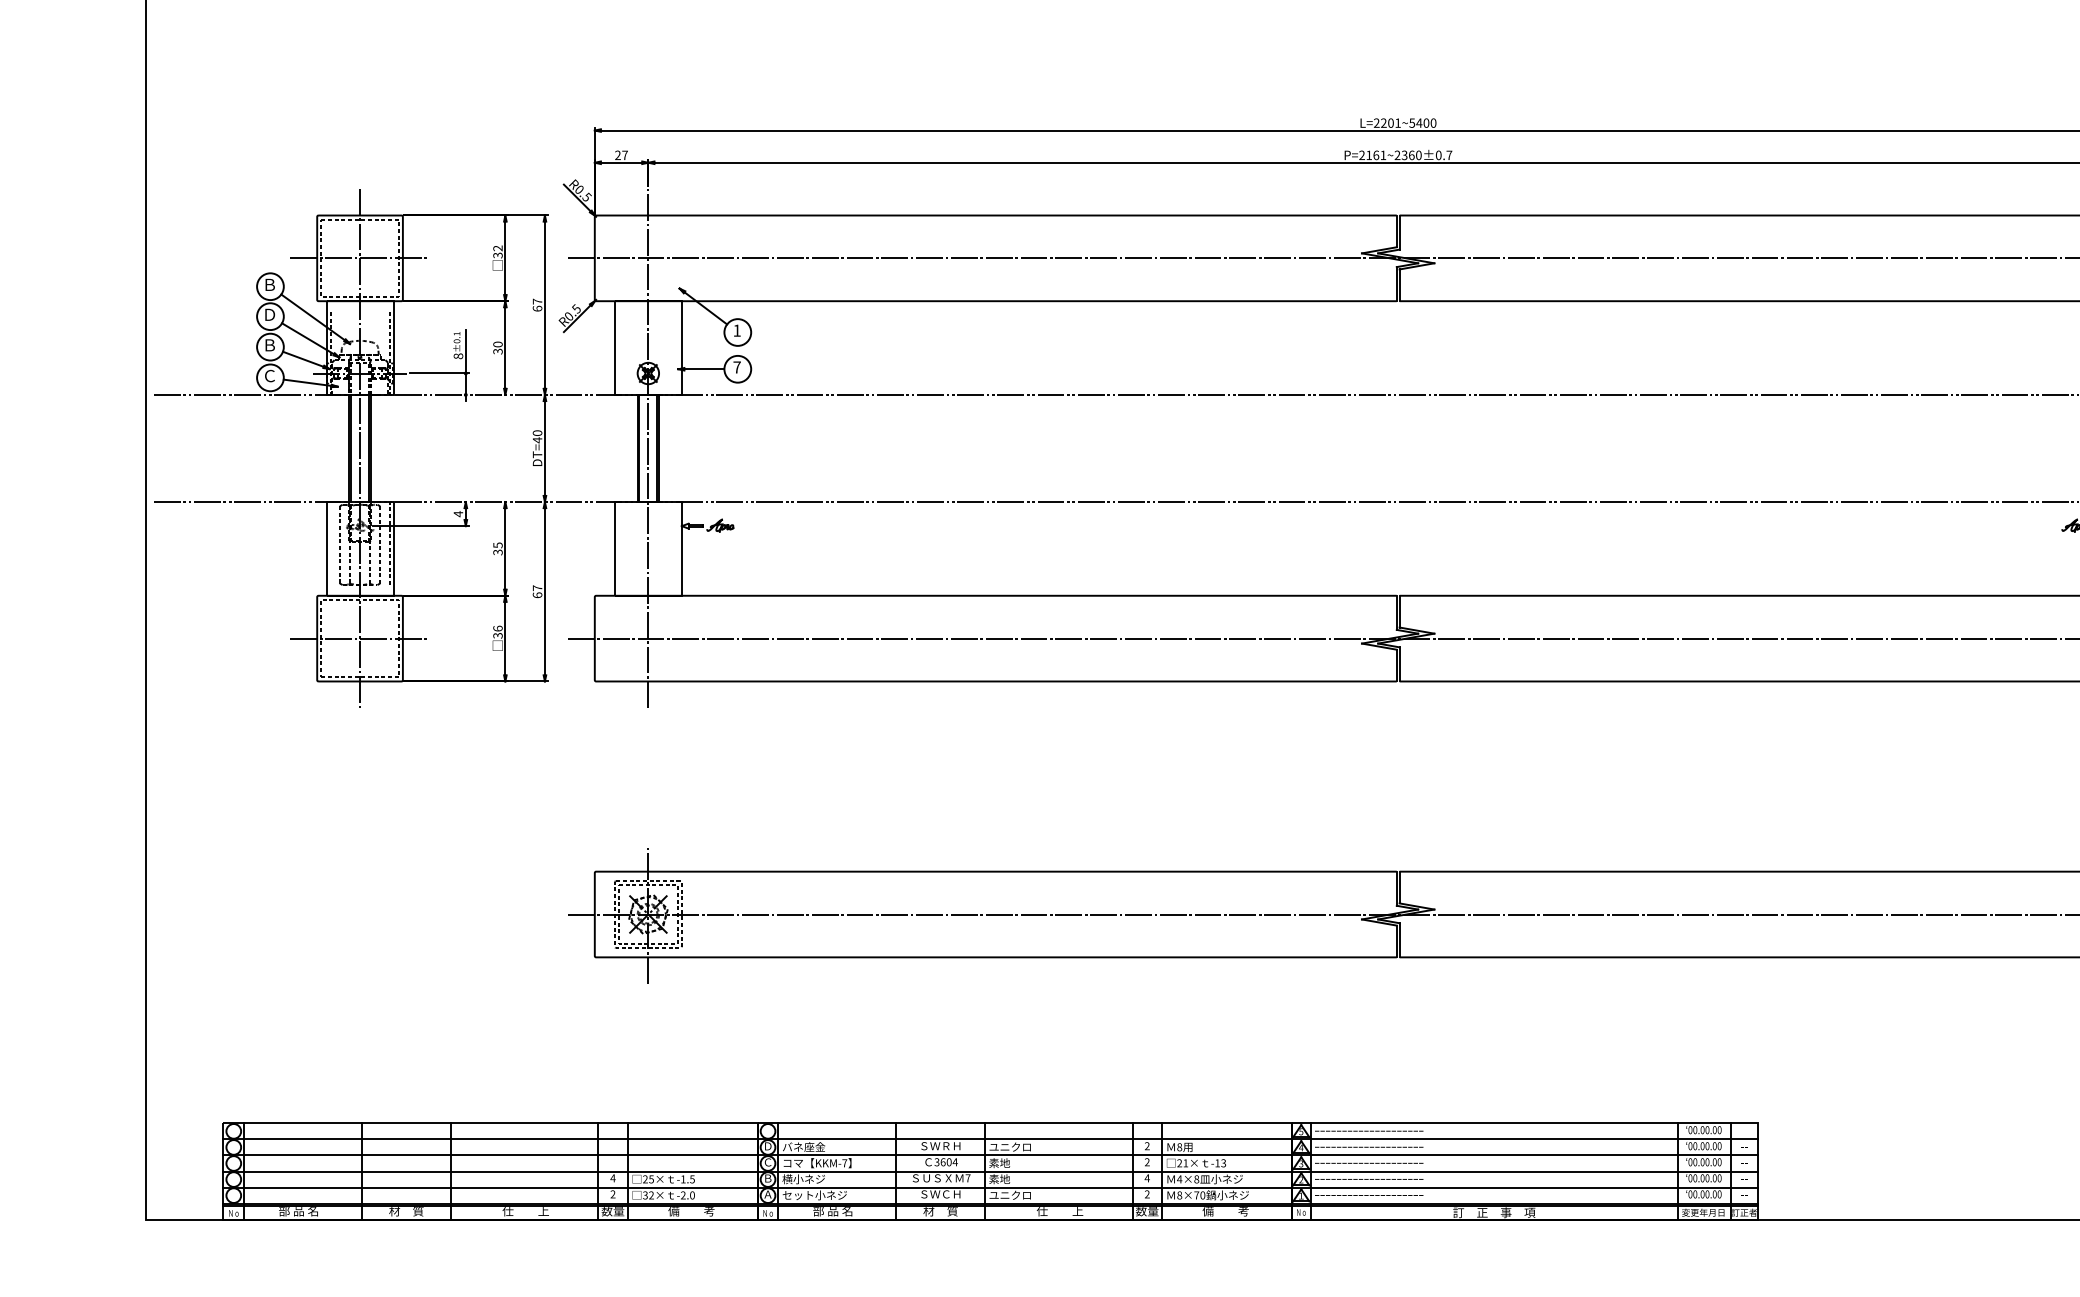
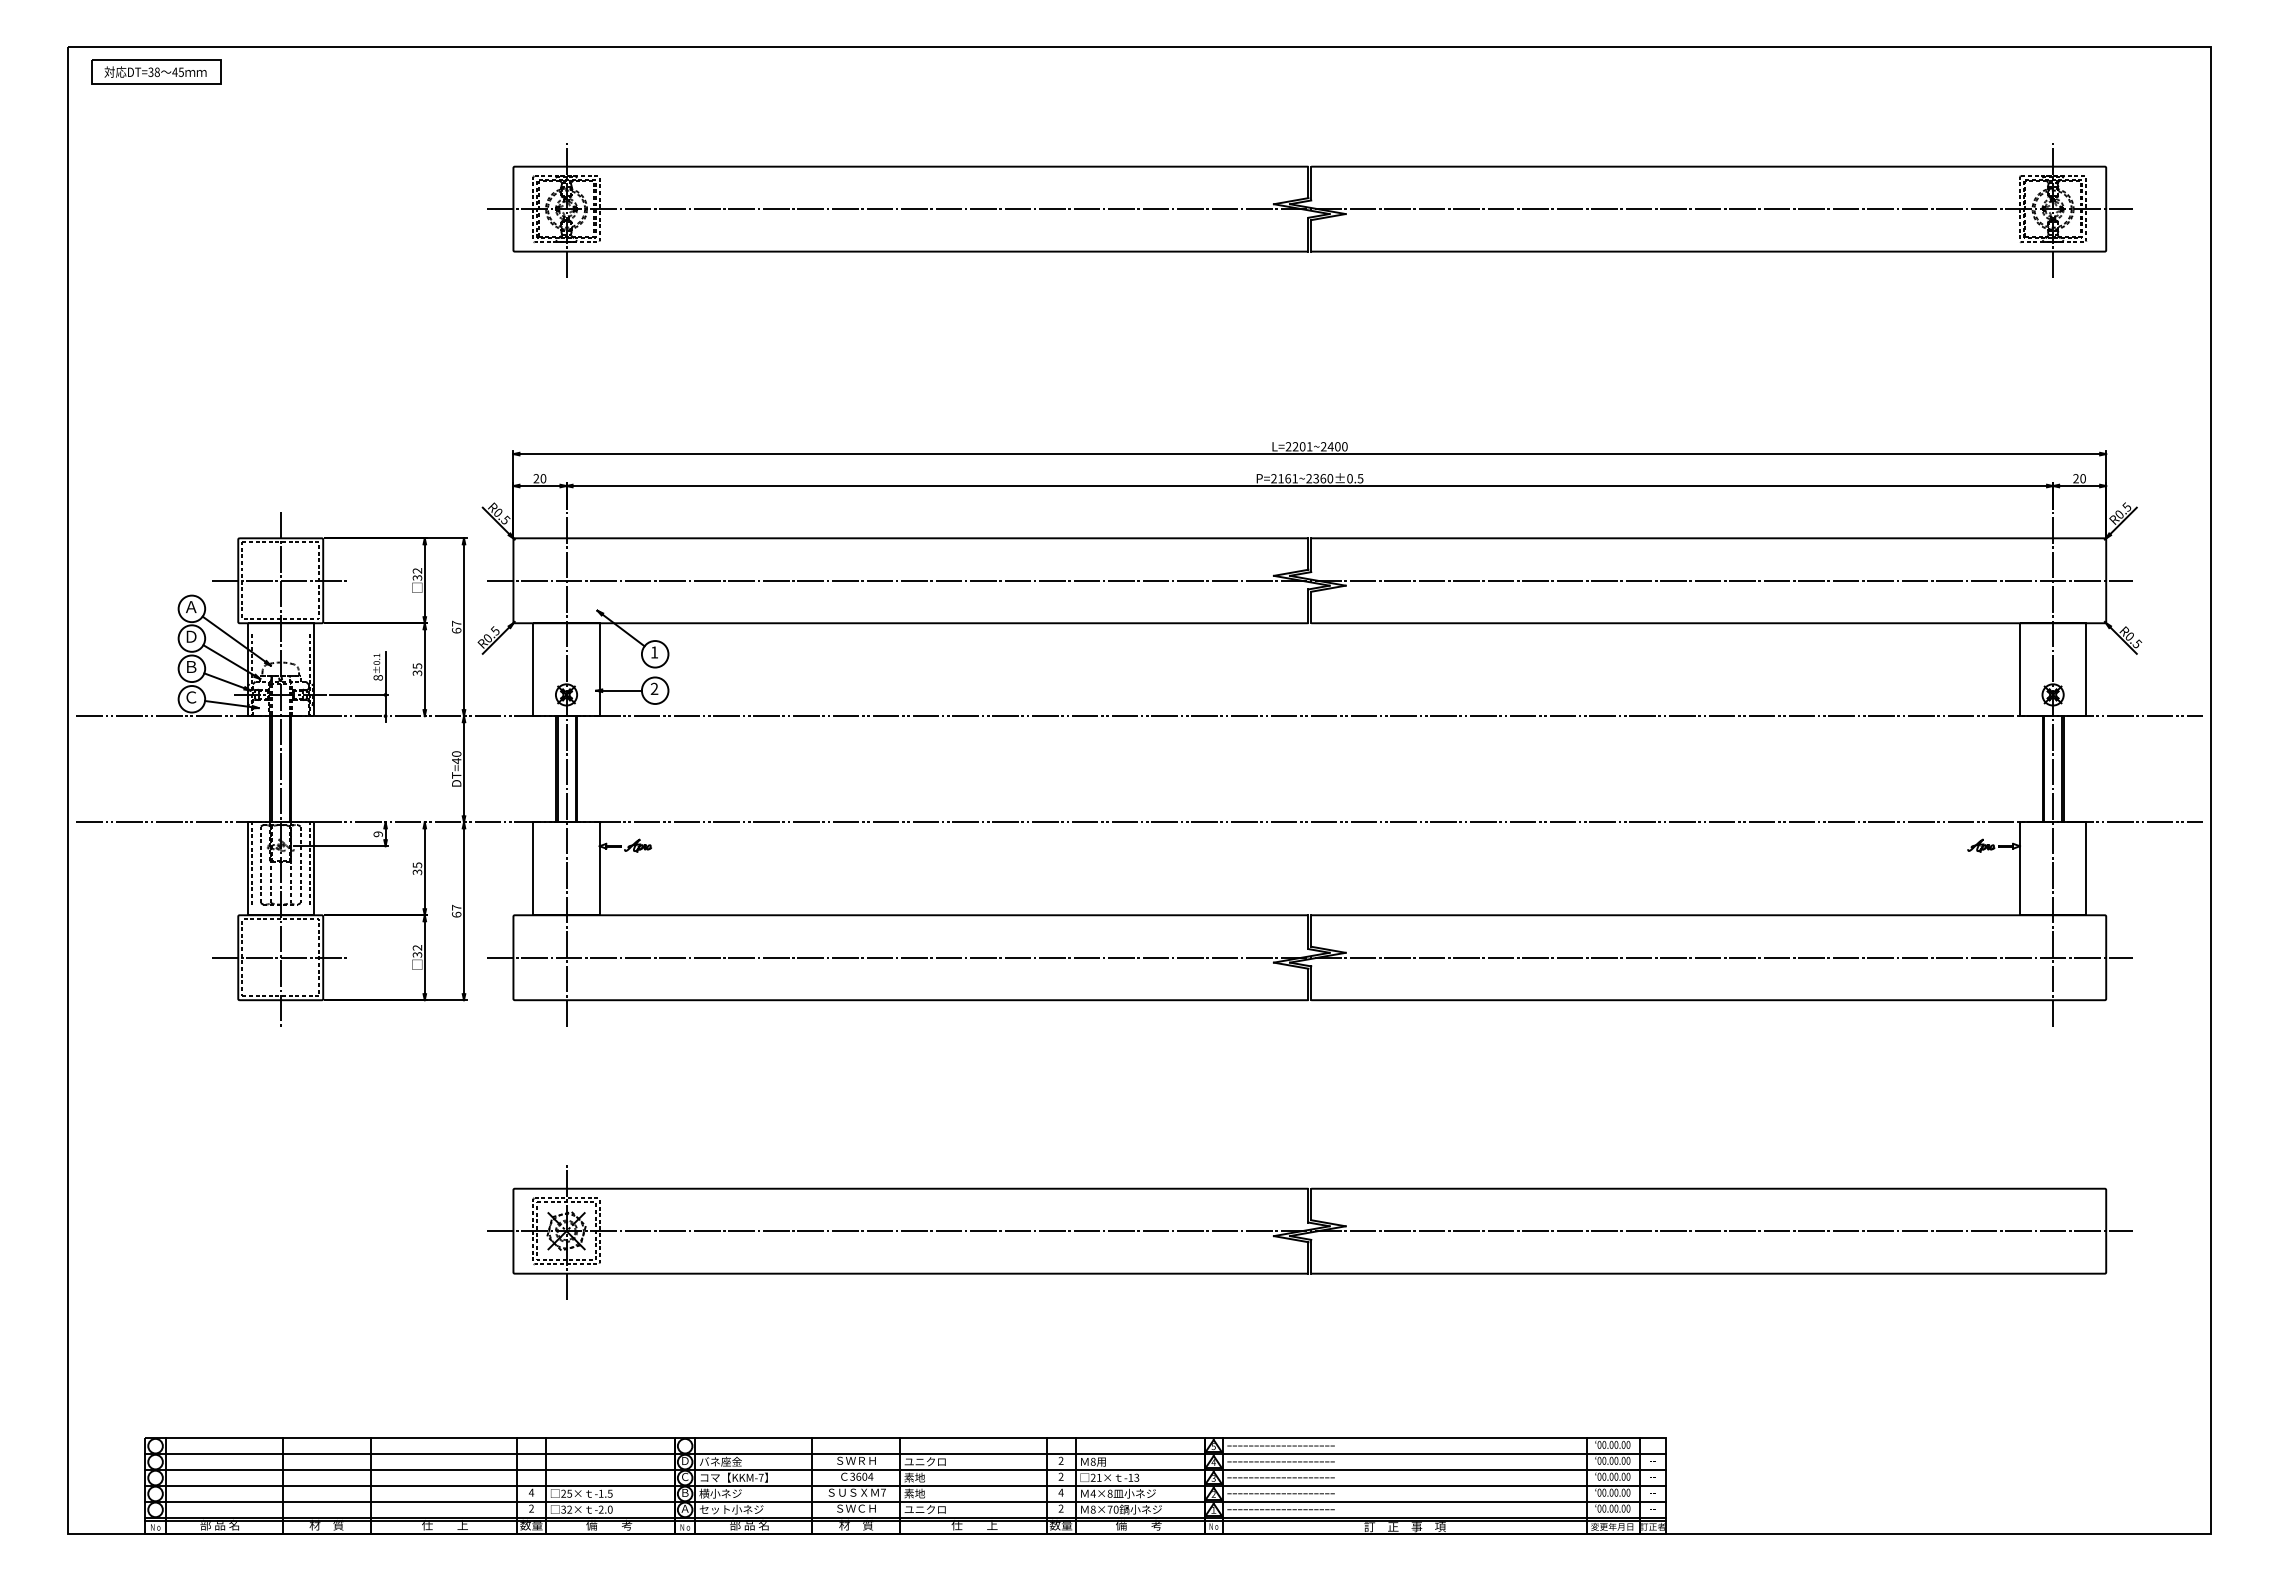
text: (1411, 122) -> (1323, 446), L=2201~5400 -> L=2201~2400
text: (625, 155) -> (543, 478), 27 -> 20
text: (1449, 155) -> (1360, 478), P=2161~2360±0.7 -> P=2161~2360±0.5
text: (270, 285) -> (191, 607), Ｂ -> Ａ
text: (498, 343) -> (417, 665), 30 -> 35
text: (737, 367) -> (654, 688), 7 -> 2
text: (457, 514) -> (377, 834), 4 -> 9
line: (330, 543) -> (251, 863), added
text: (498, 628) -> (417, 947), 36 -> 32

